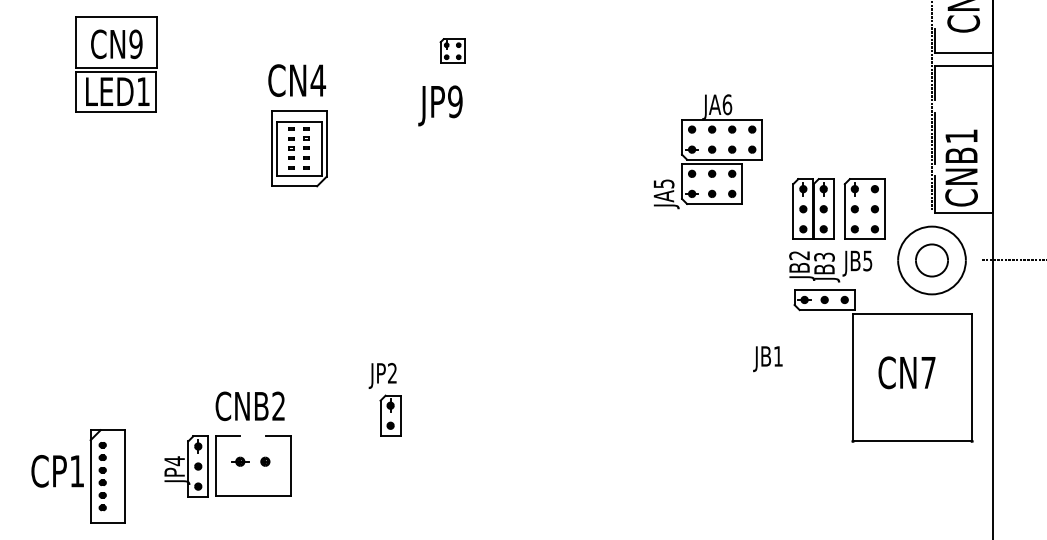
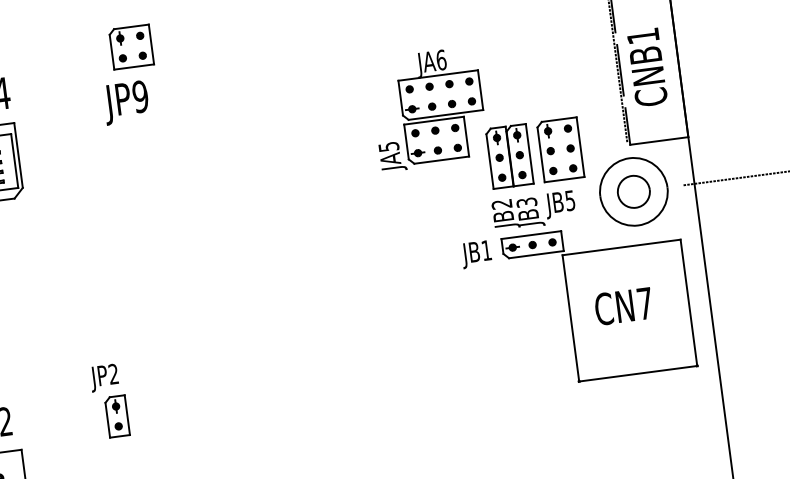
part: (452, 50) -> (131, 46), size x1.67
part: (707, 151) -> (427, 109), moved
text: (961, 167) -> (647, 67), moved
text: (767, 359) -> (476, 254), moved

